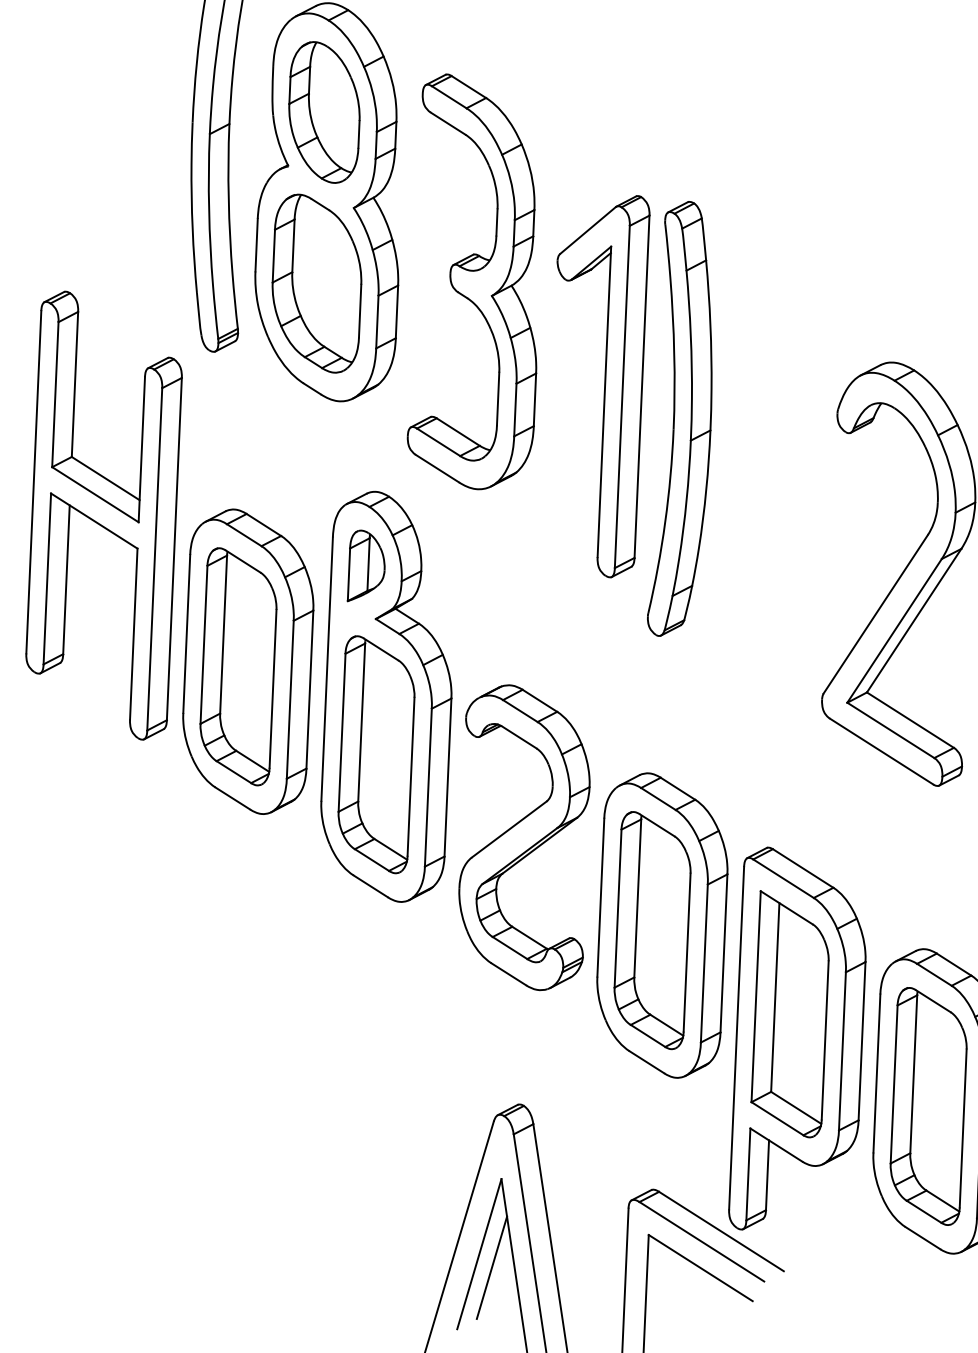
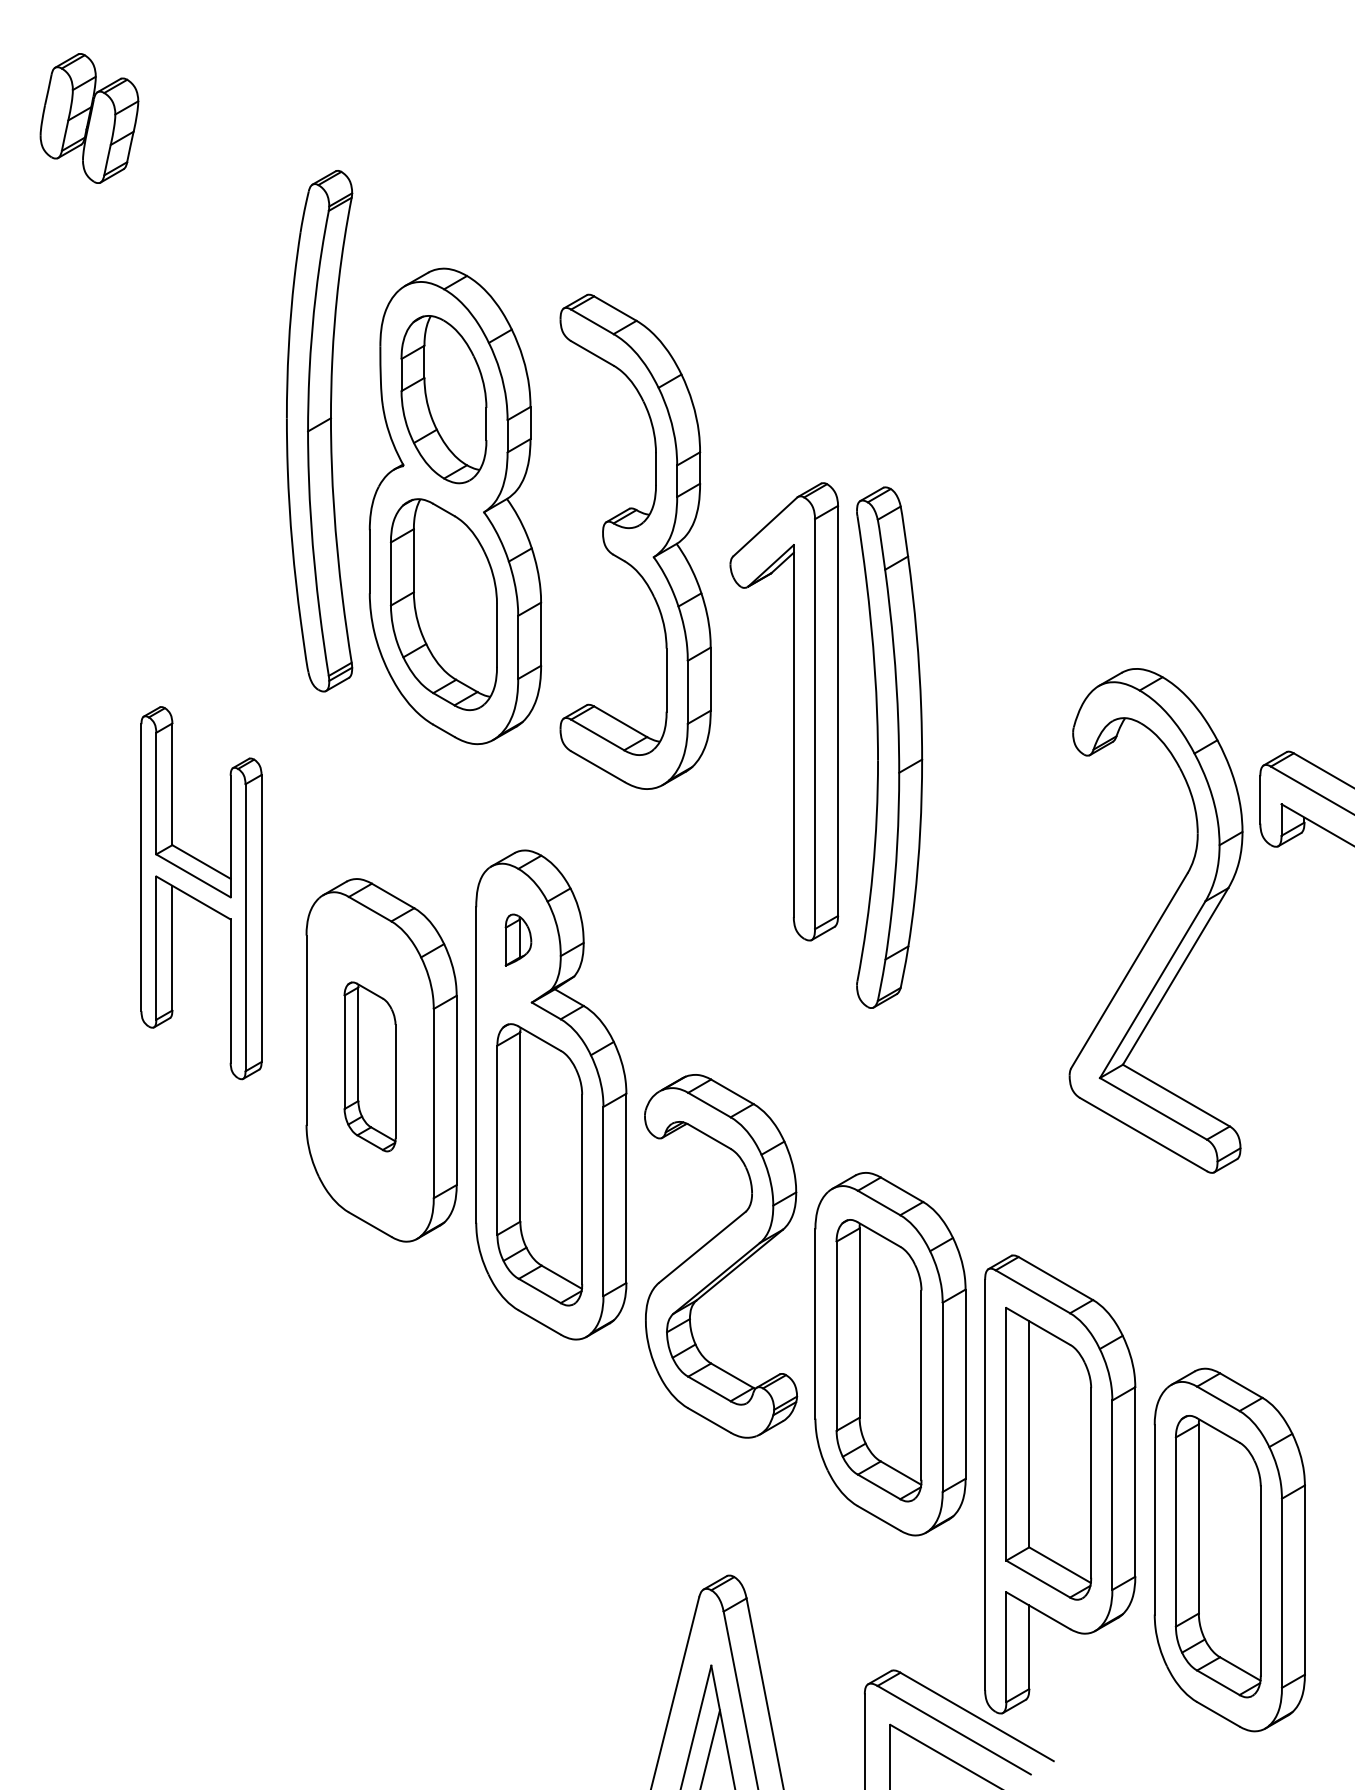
part: (477, 282) -> (635, 541), moved
part: (104, 515) -> (201, 892), size x0.7
part: (366, 565) -> (518, 939), size x0.6
part: (237, 666) -> (369, 1066), size x0.6

